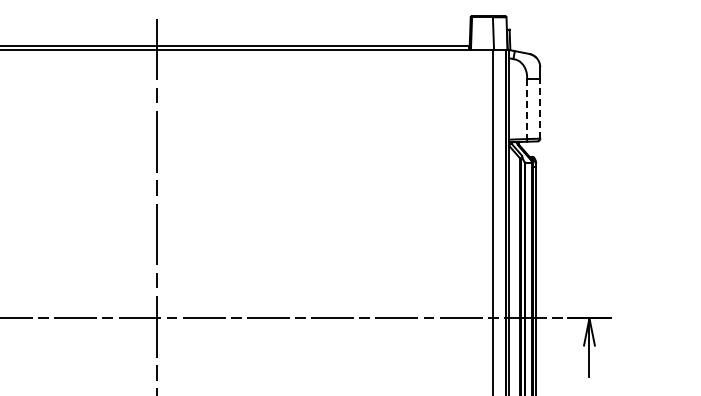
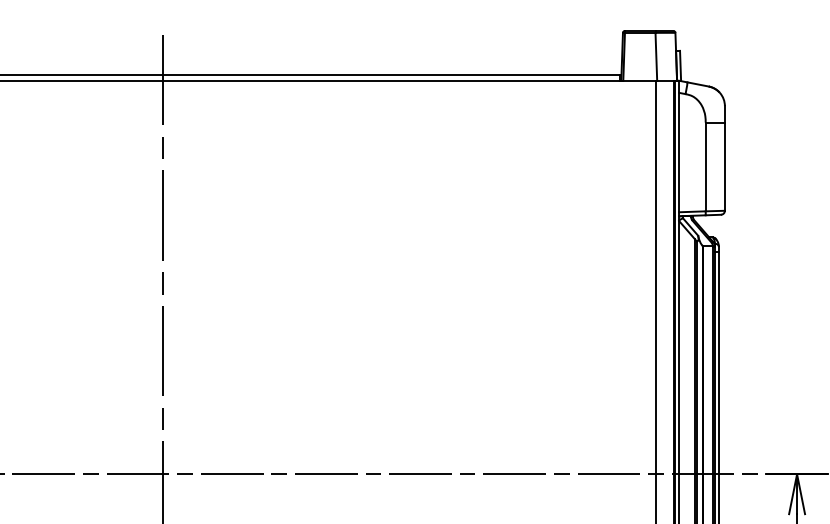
line: (540, 108) -> (725, 166), dashed -> solid
line: (527, 109) -> (706, 168), dashed -> solid

